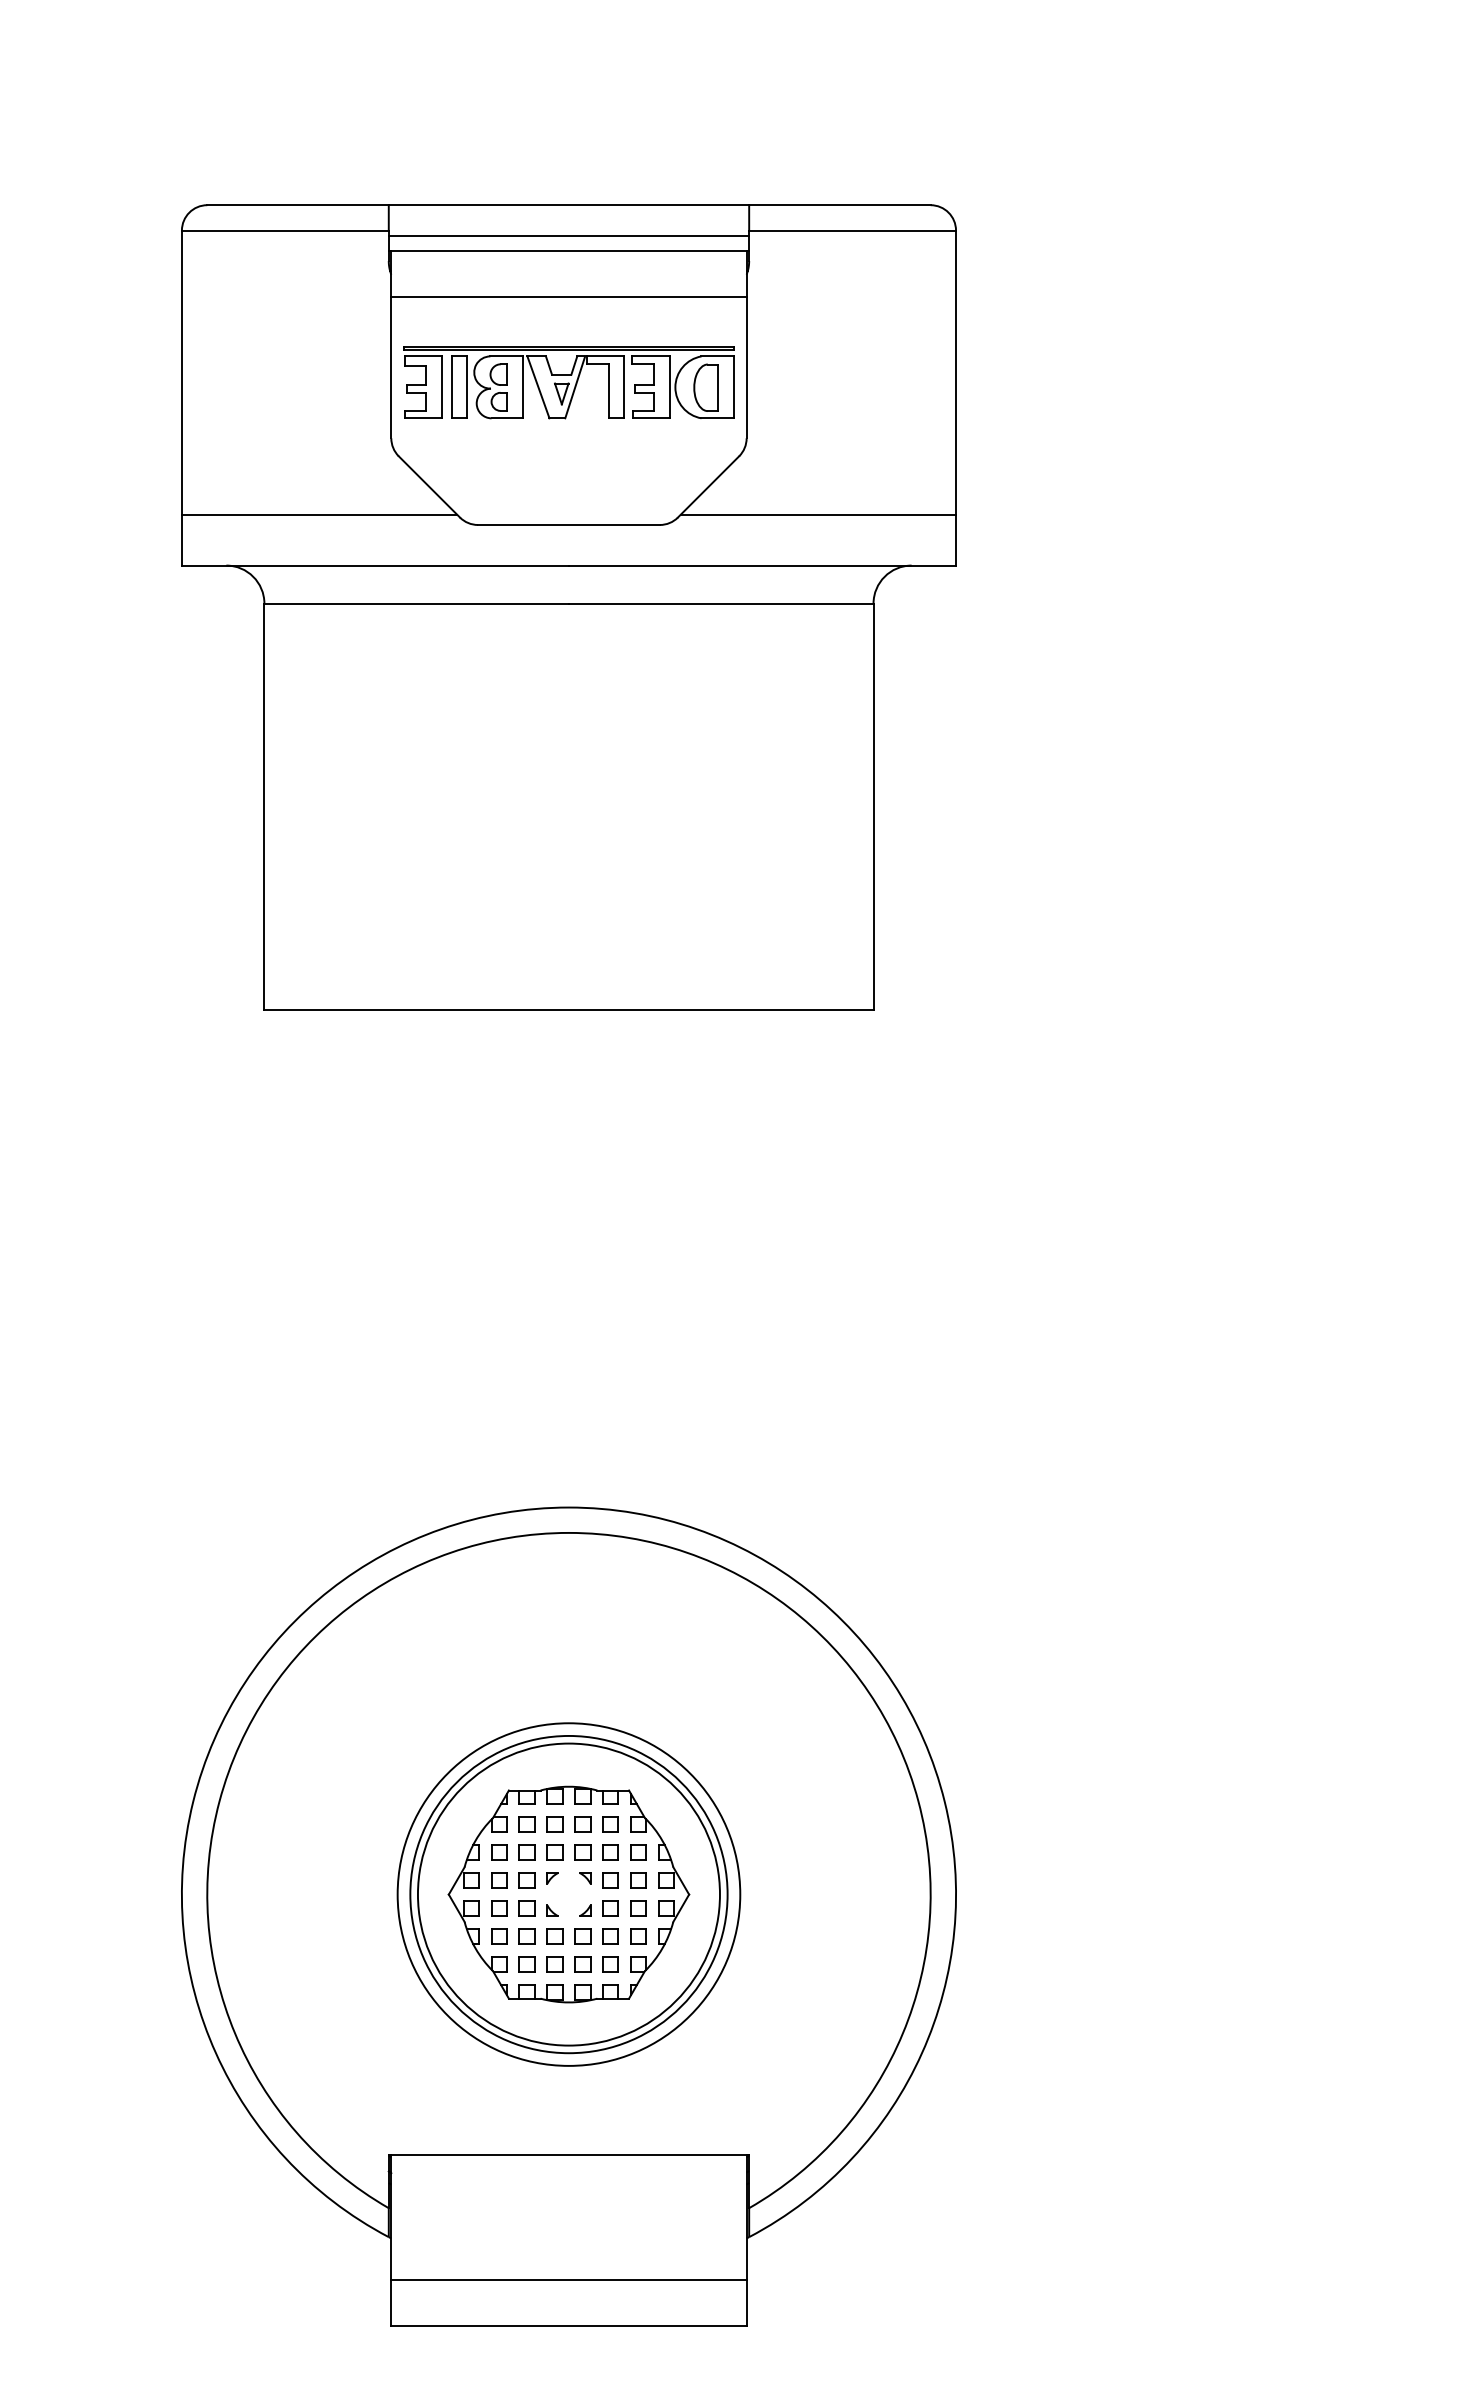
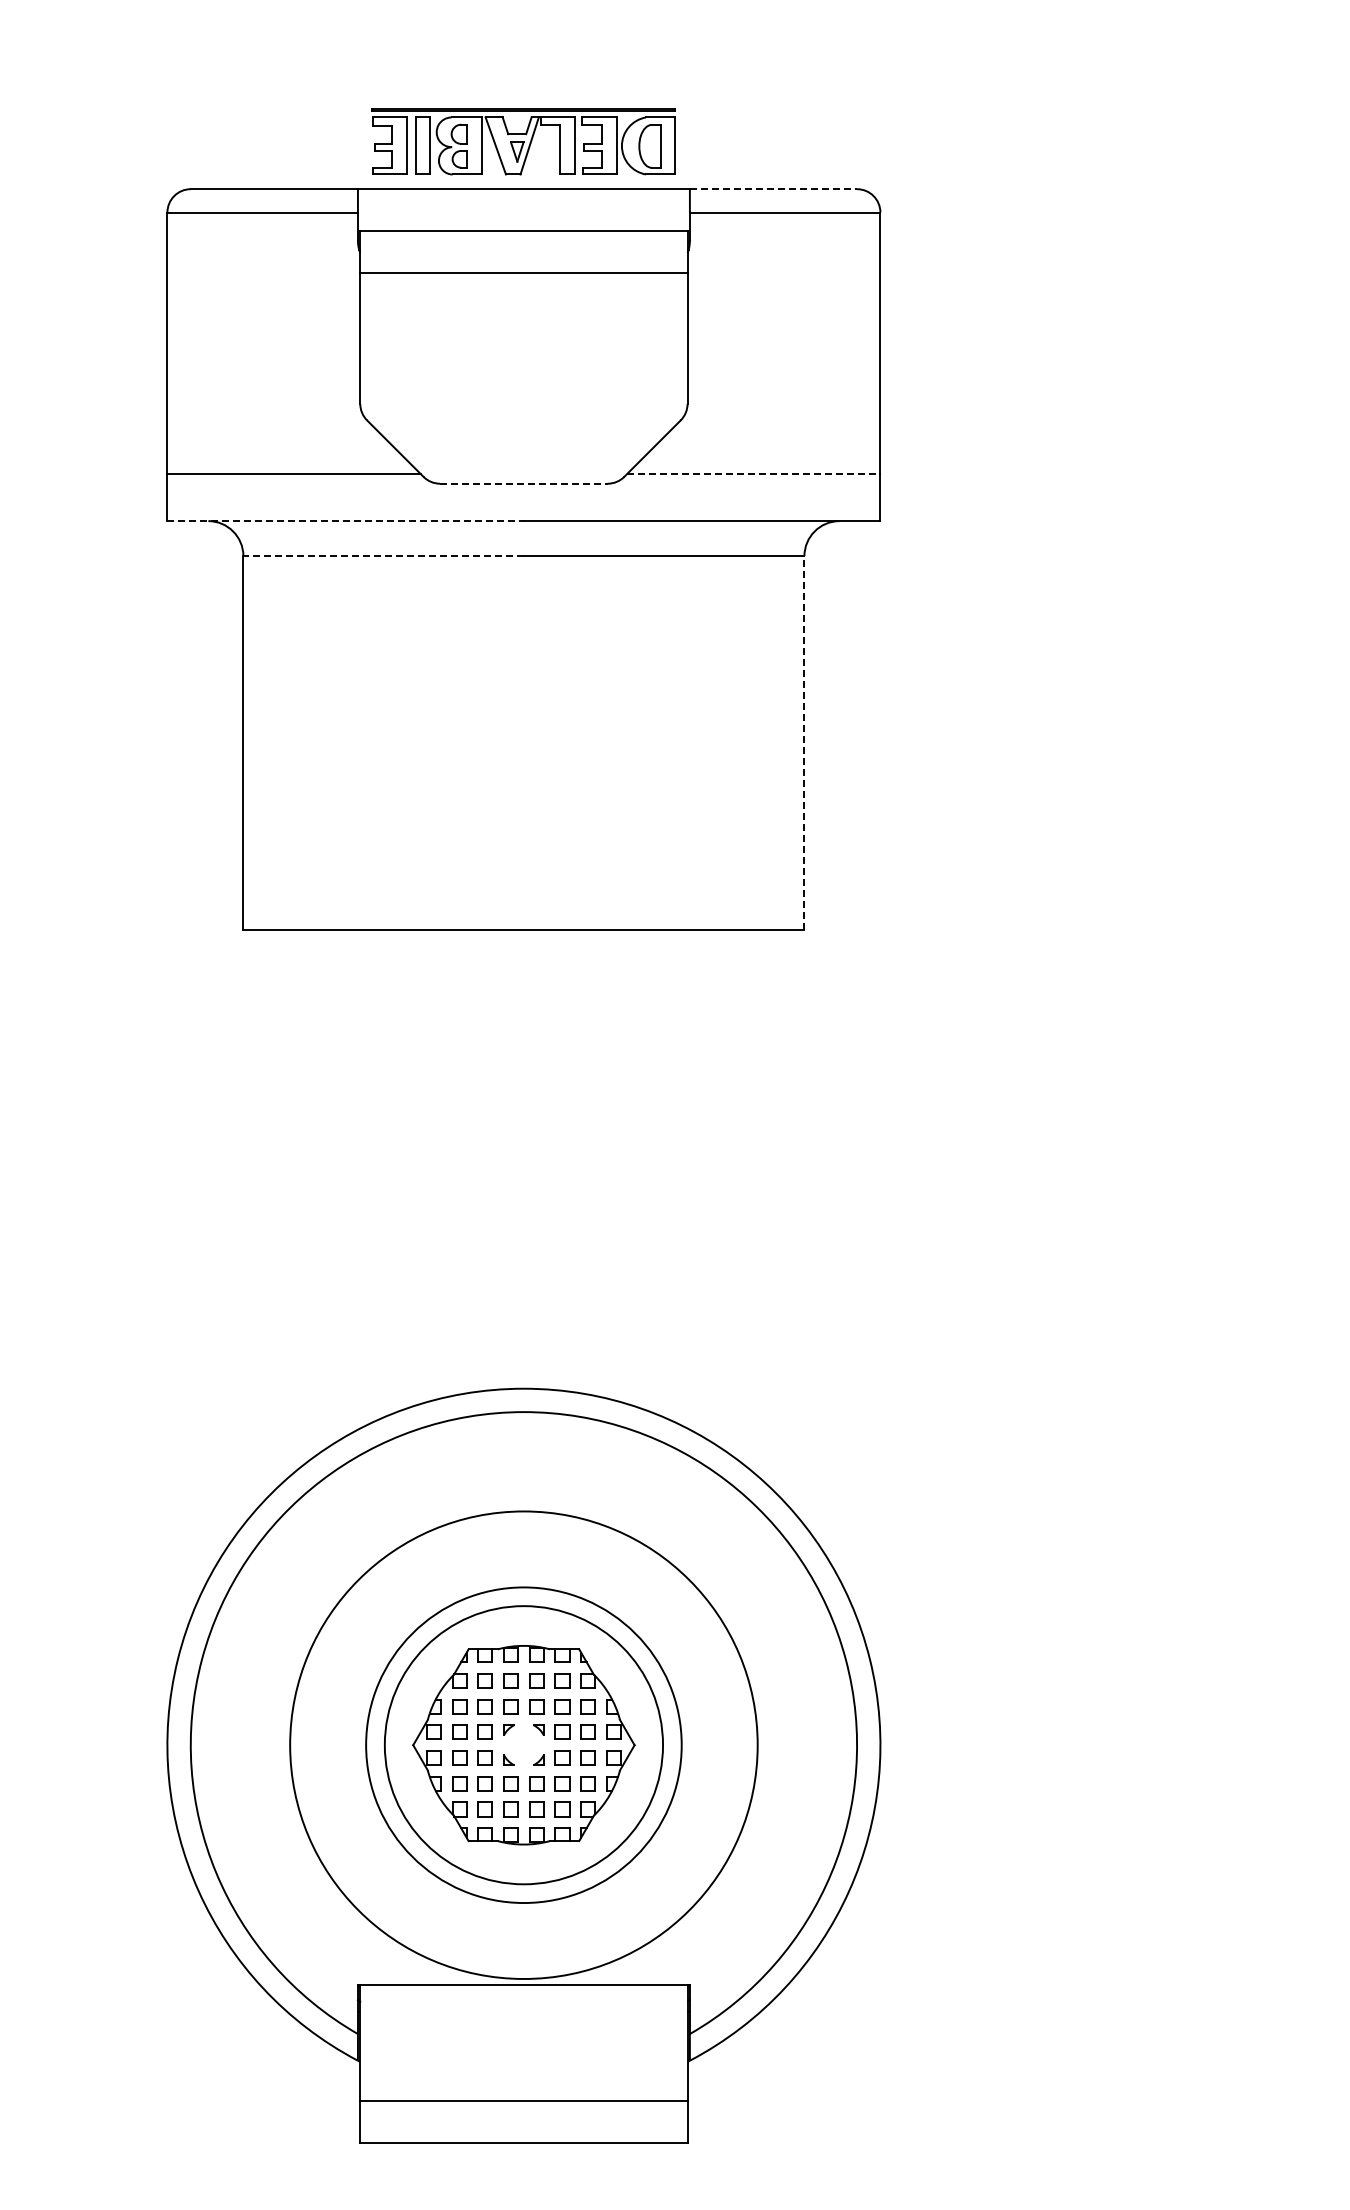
line: (839, 205) -> (773, 189), solid -> dashed
line: (568, 235) -> (523, 217), removed
part: (568, 382) -> (523, 141), moved
line: (818, 514) -> (753, 474), solid -> dashed
line: (568, 524) -> (523, 483), solid -> dashed
line: (376, 565) -> (346, 521), solid -> dashed
line: (416, 603) -> (383, 556), solid -> dashed
line: (873, 805) -> (804, 742), solid -> dashed
circle: (568, 1894) -> (523, 1745), size x1.6

